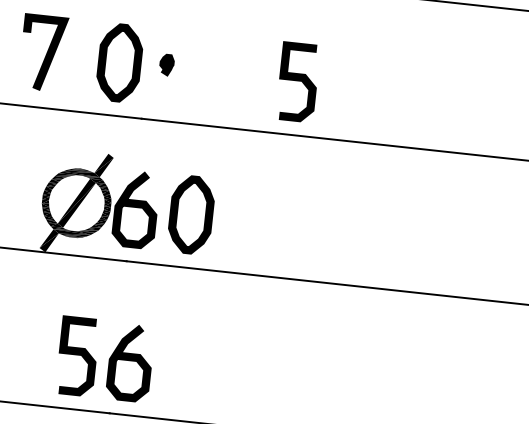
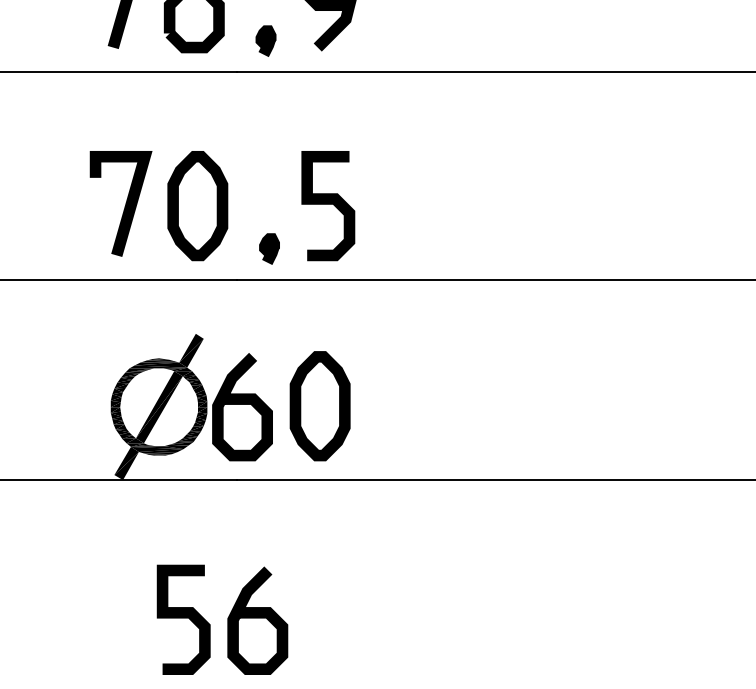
line: (46, 53) -> (125, 203), moved
part: (166, 64) -> (269, 248), moved
curve: (298, 81) -> (328, 204), moved

